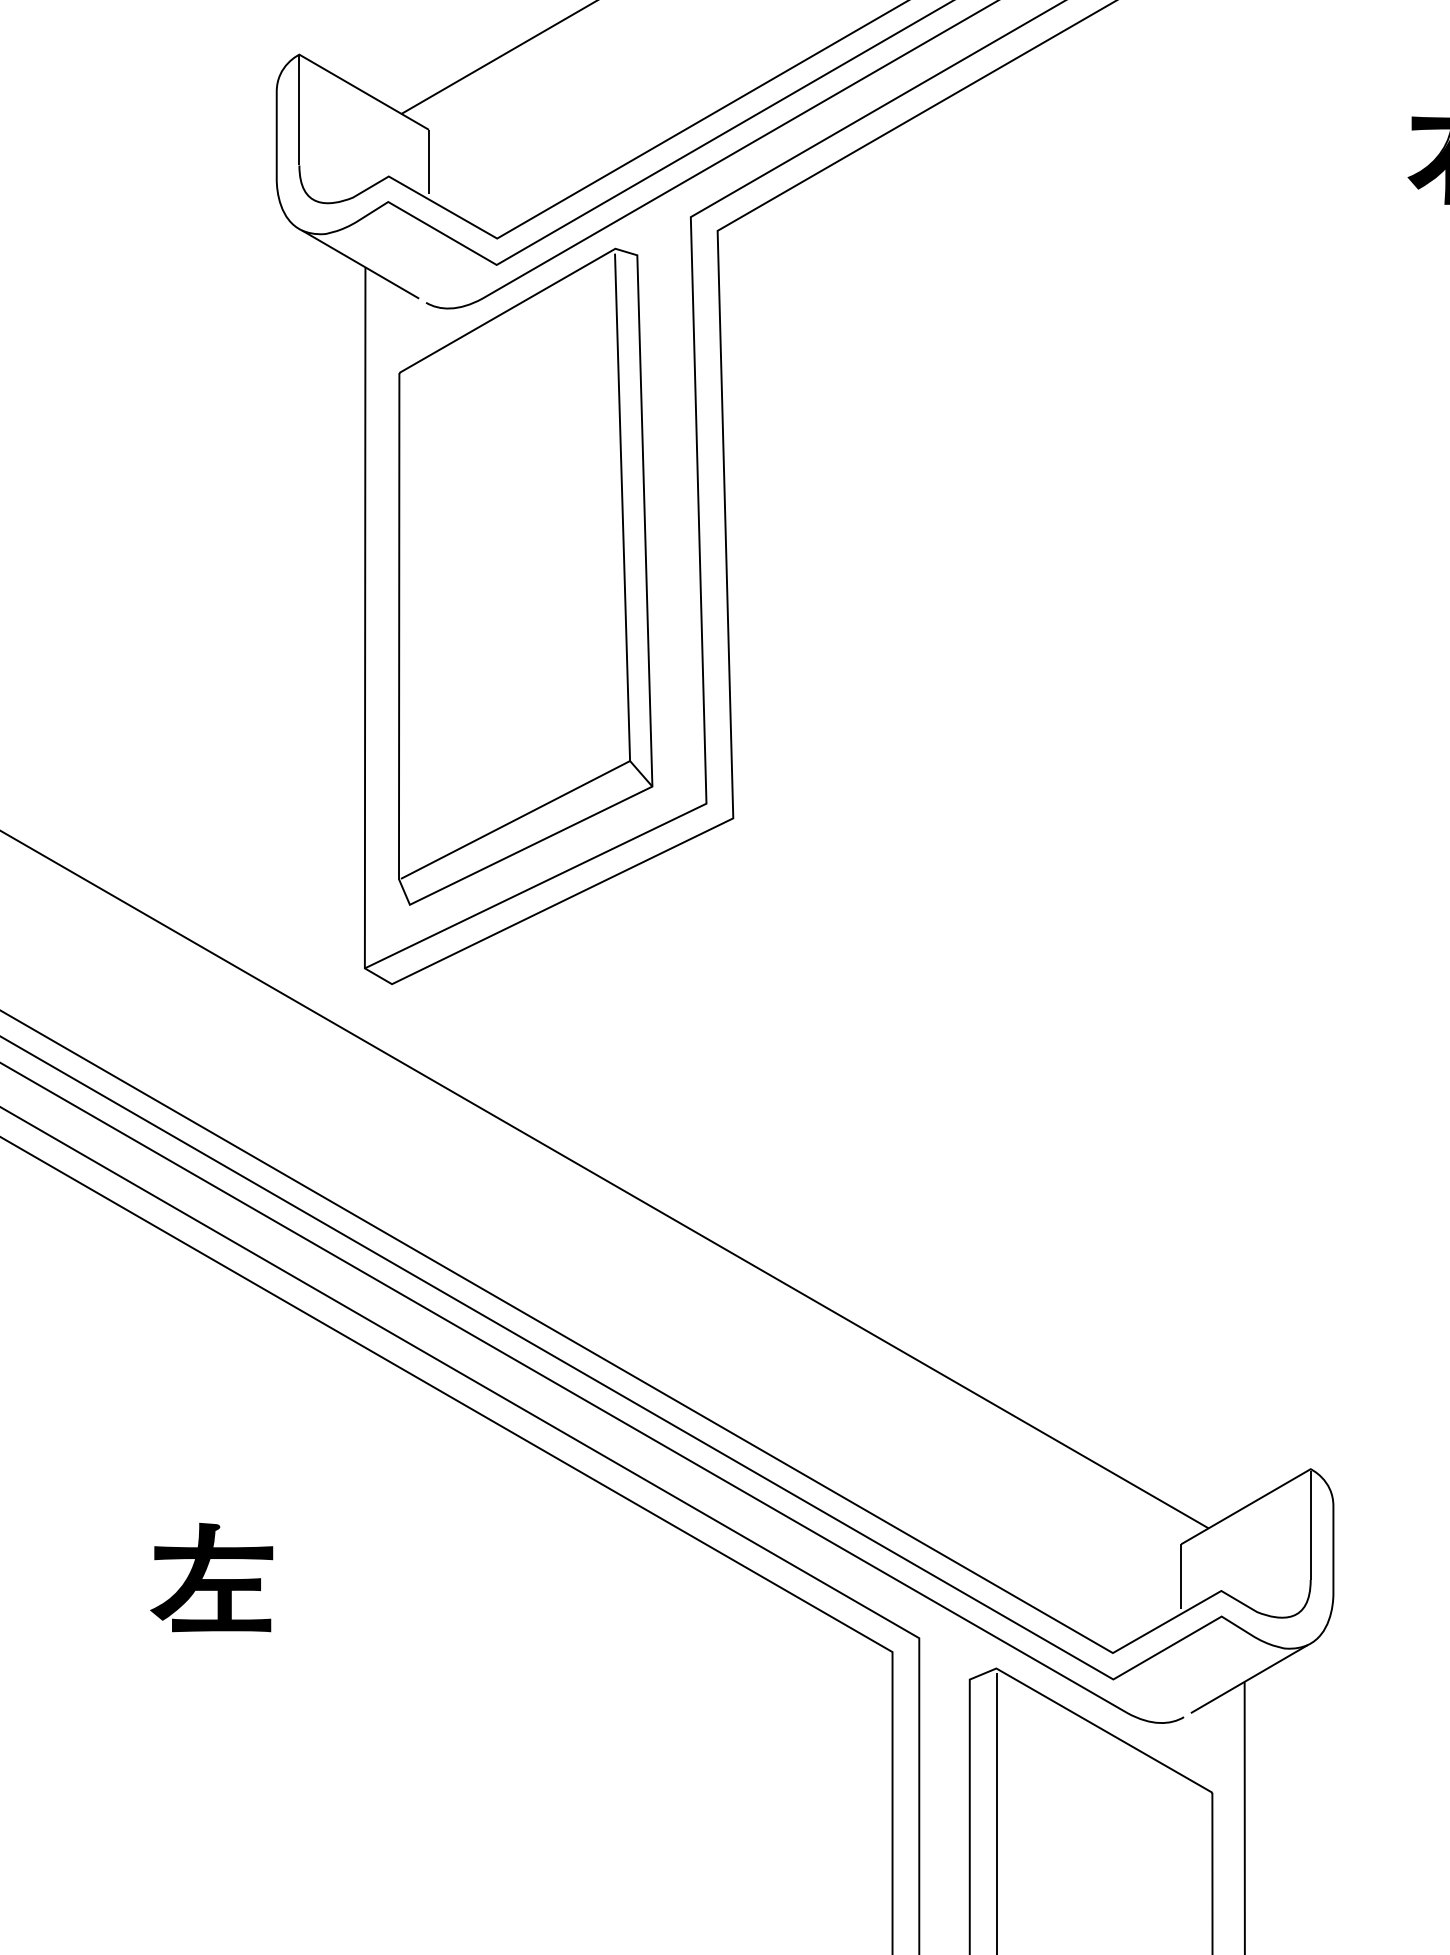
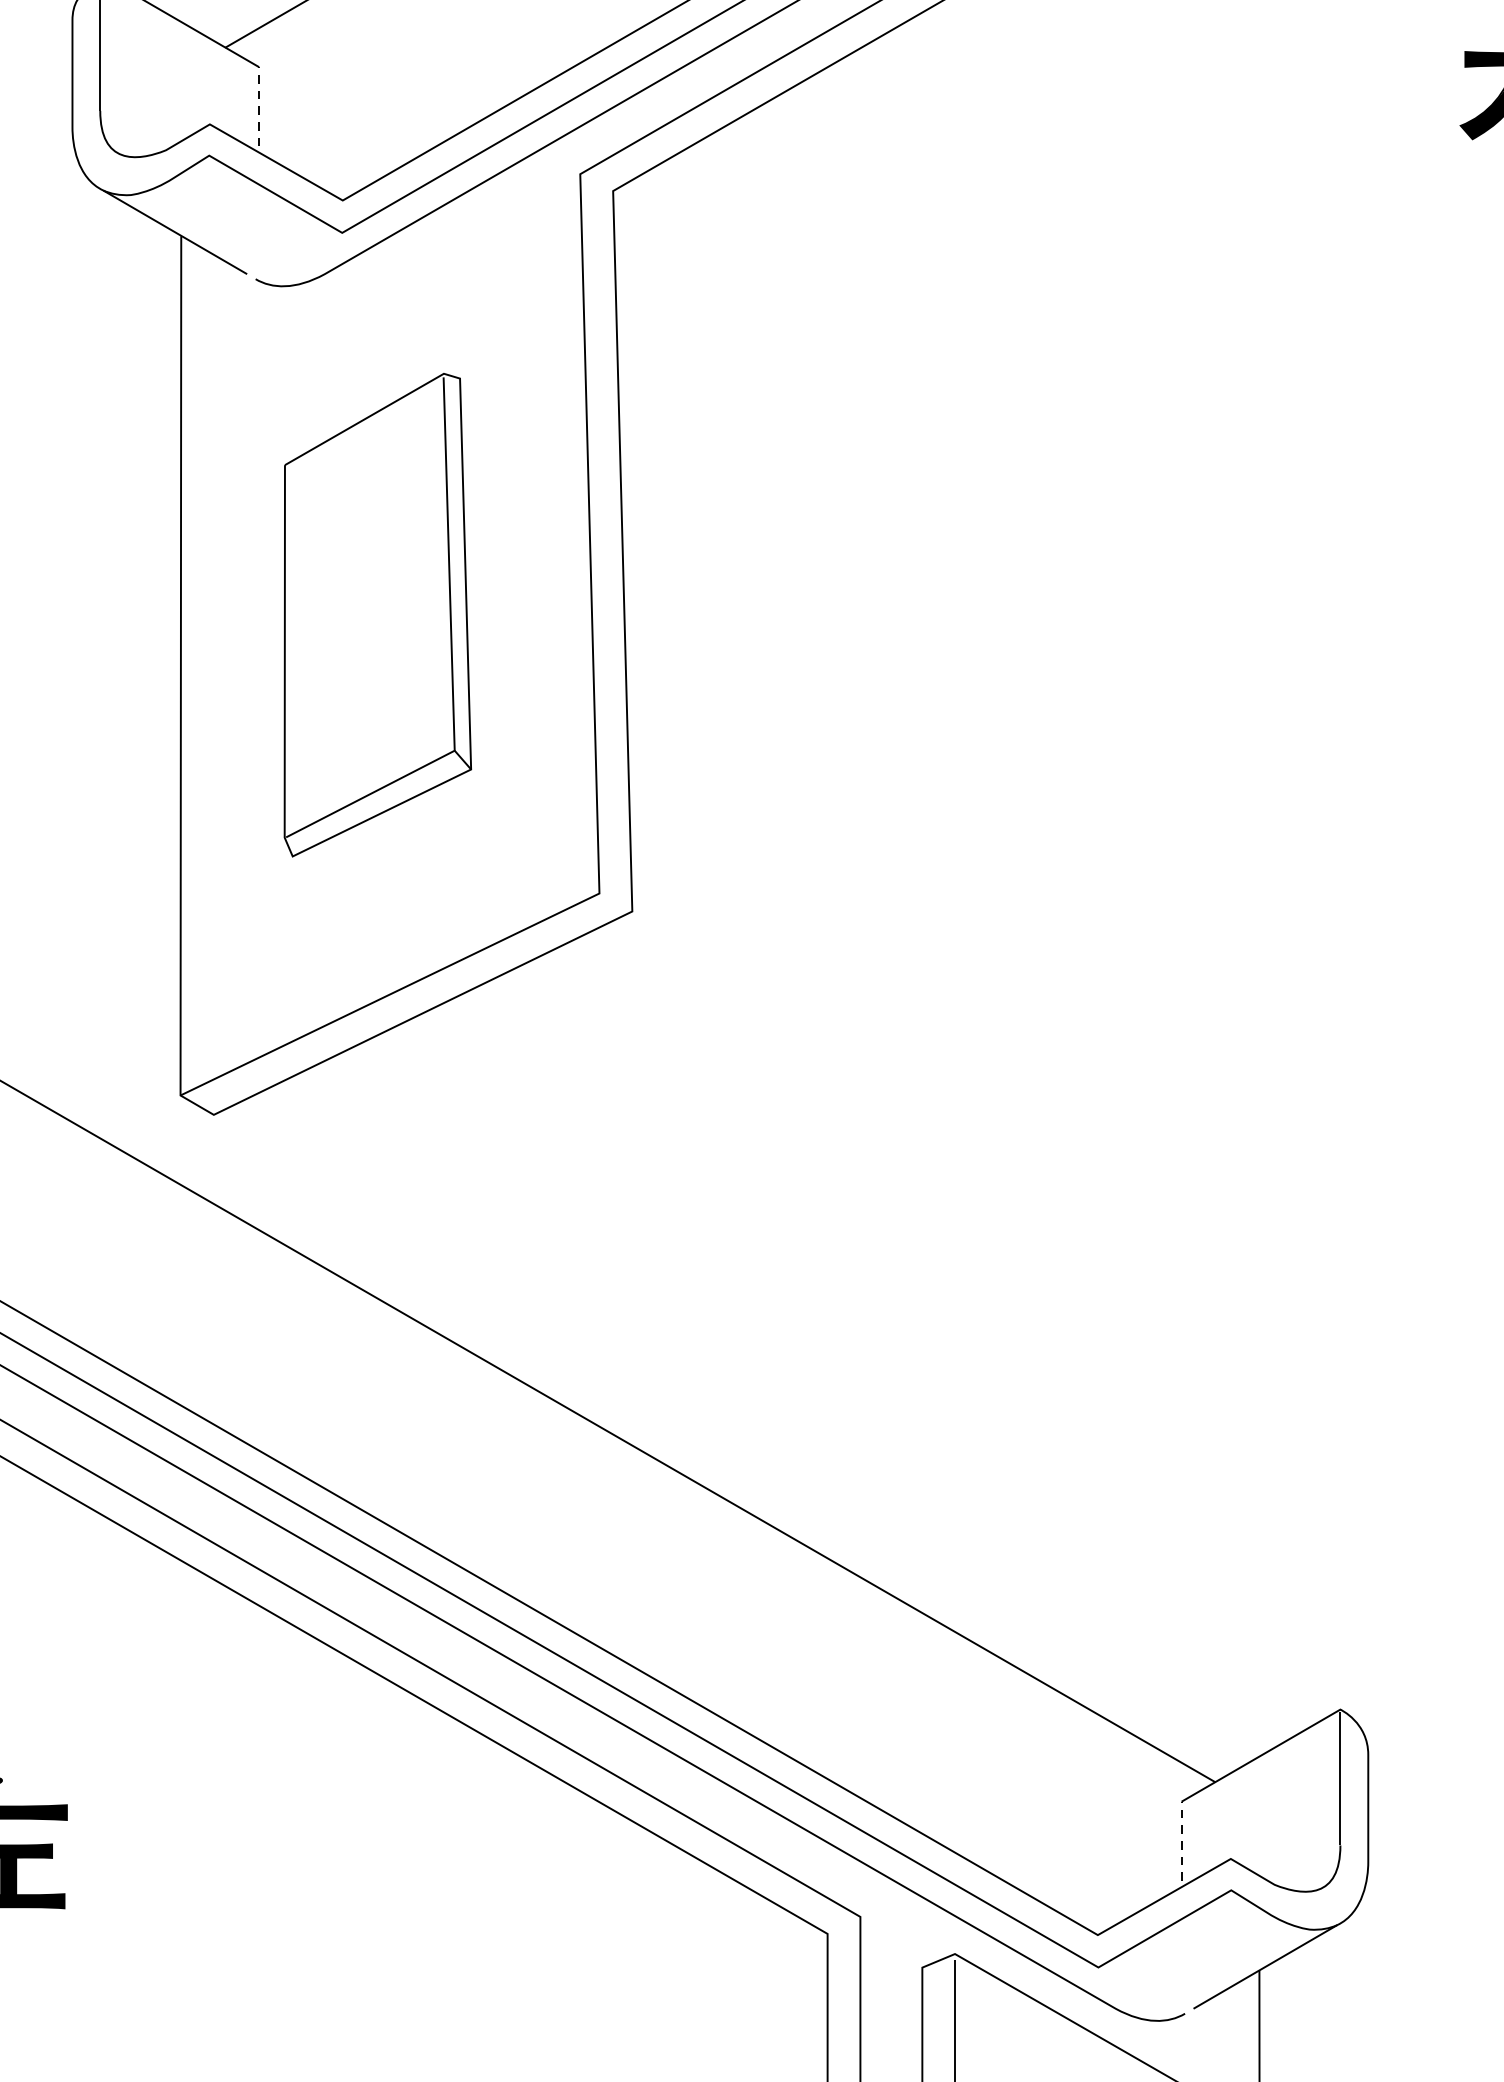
line: (428, 161) -> (258, 105), solid -> dashed
part: (525, 576) -> (377, 614), size x0.6
line: (1181, 1576) -> (1181, 1841), solid -> dashed

